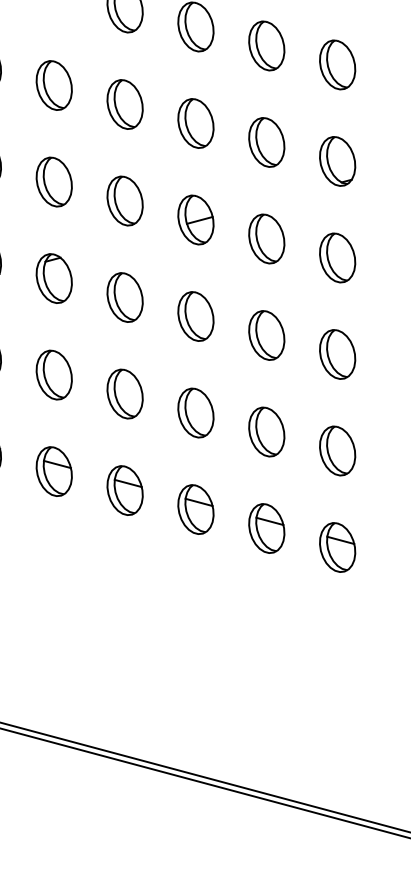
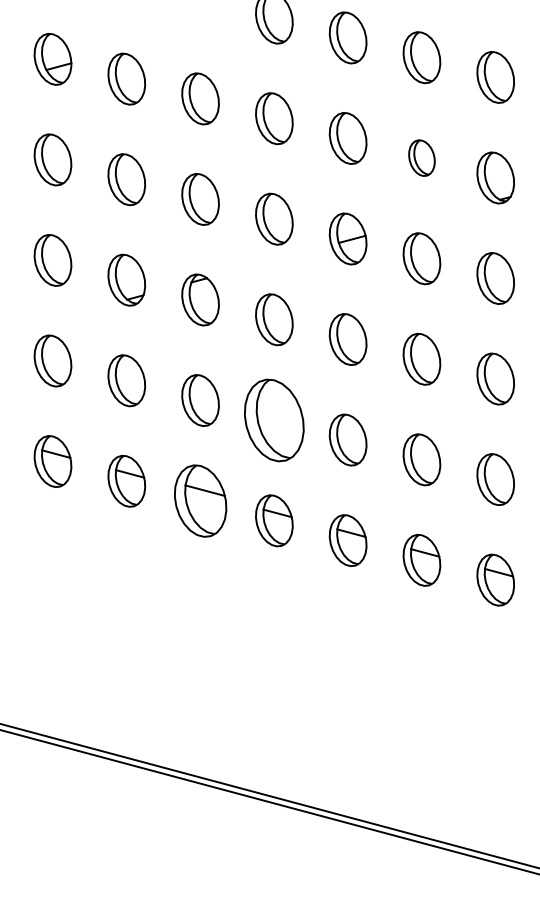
part: (266, 141) -> (421, 157), size x0.7
part: (125, 393) -> (274, 419), size x1.6
part: (54, 471) -> (200, 500), size x1.4

